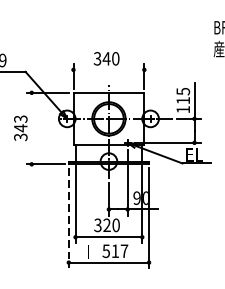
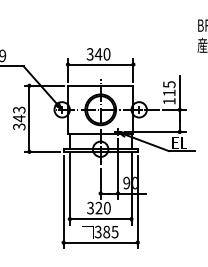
line: (108, 69) -> (100, 64), added
line: (31, 128) -> (29, 118), added
line: (68, 218) -> (63, 201), dashed -> solid
text: (115, 250) -> (106, 231), 517 -> 385

